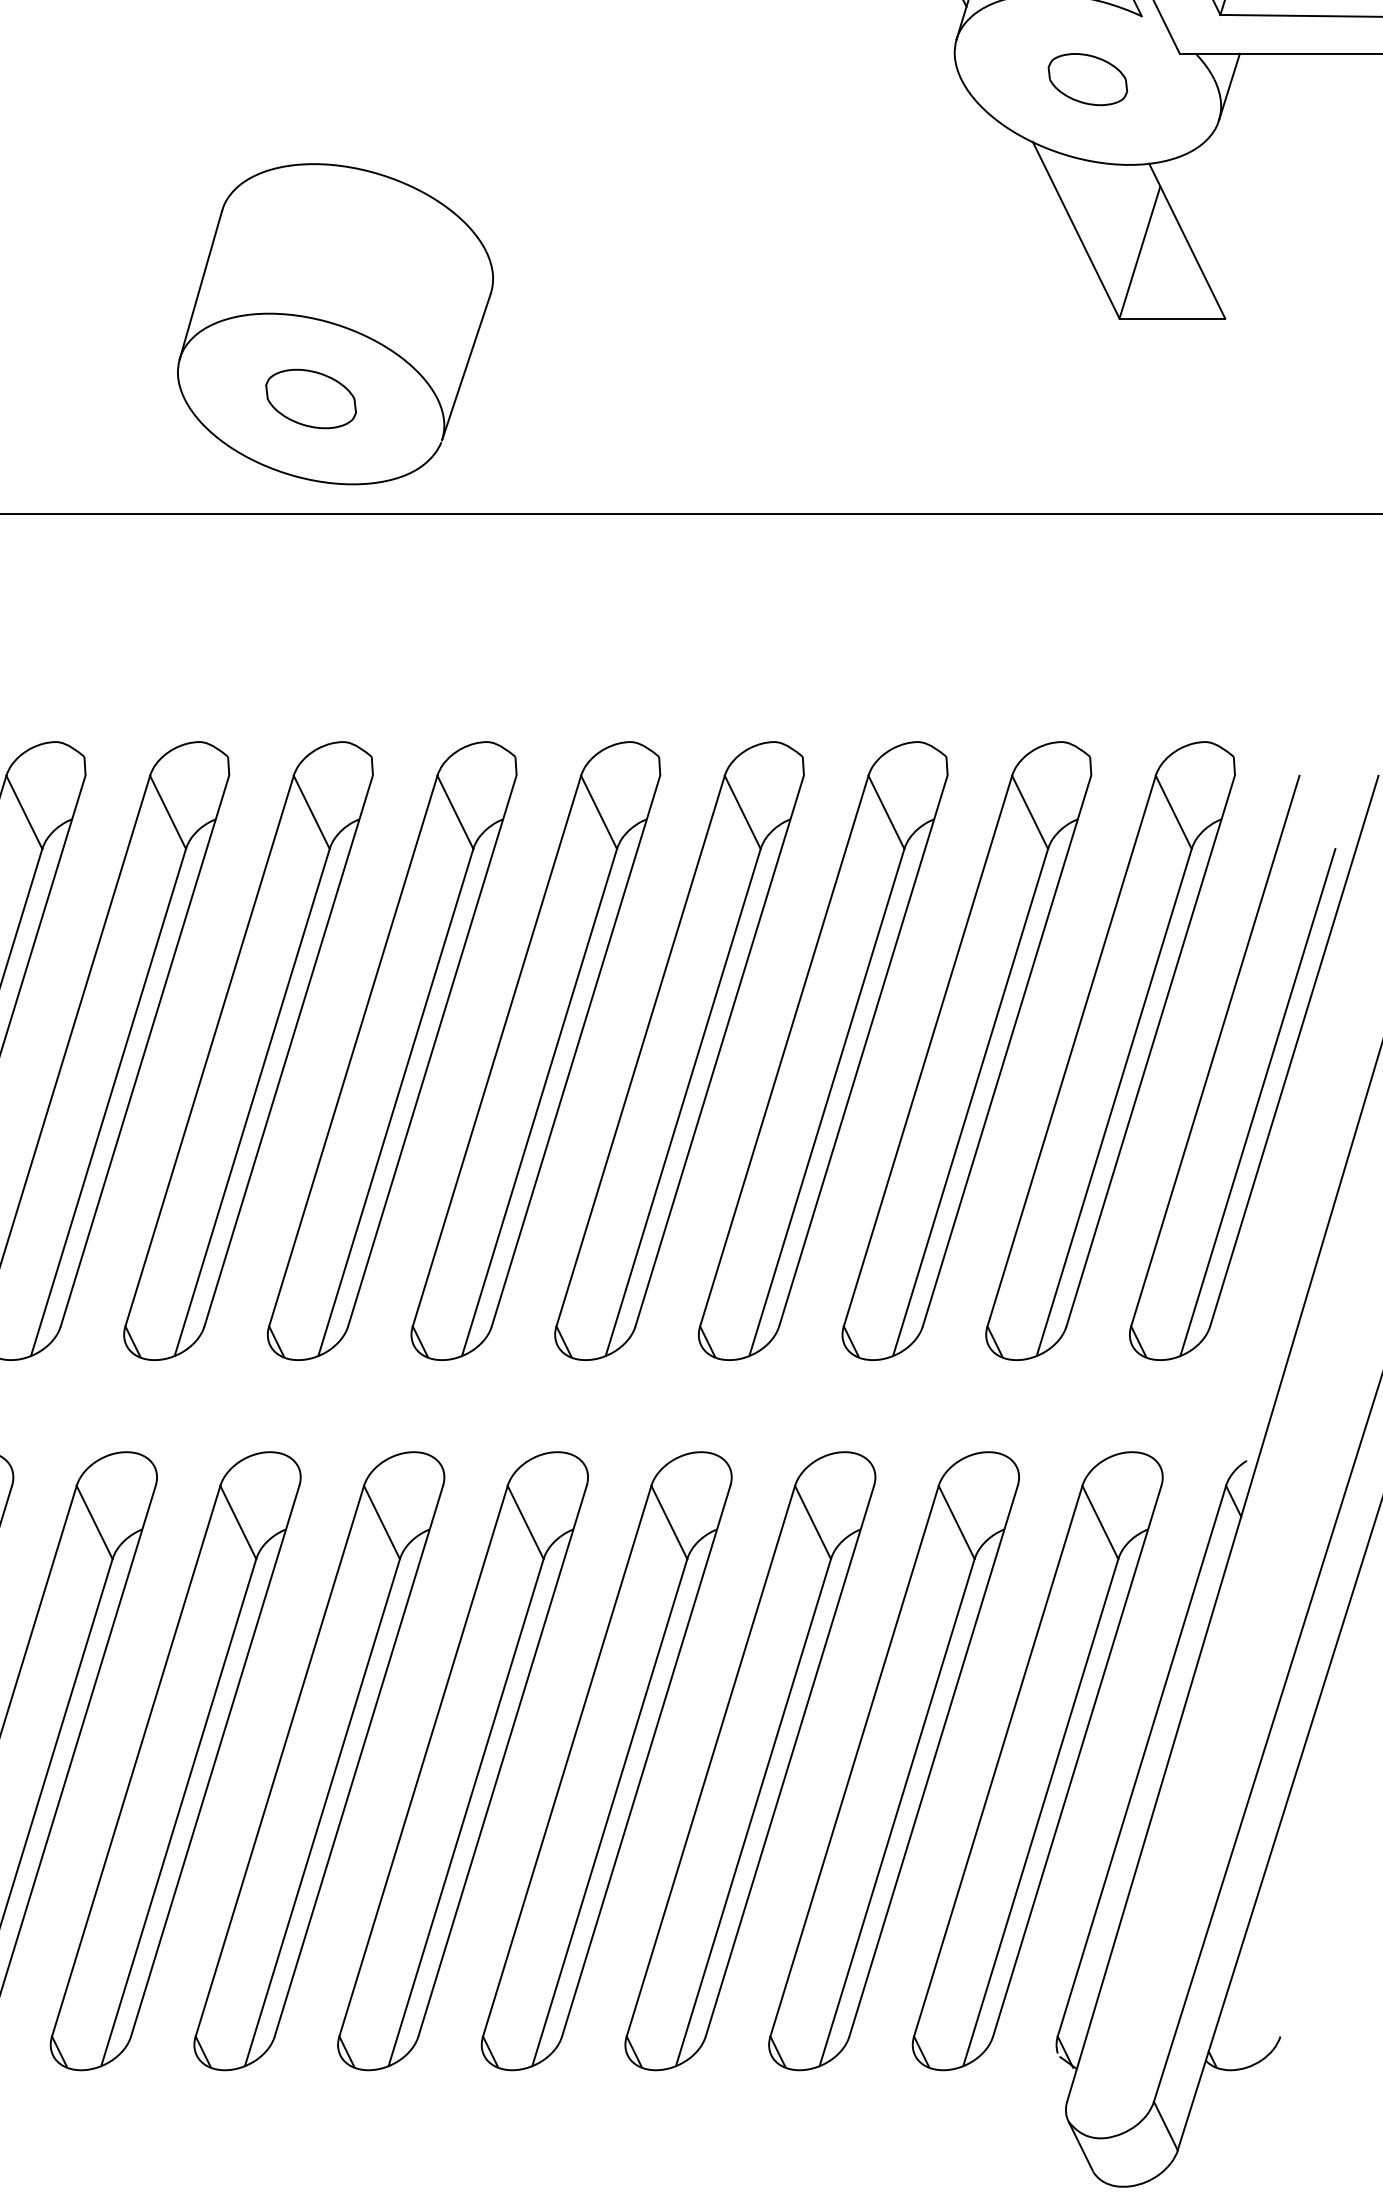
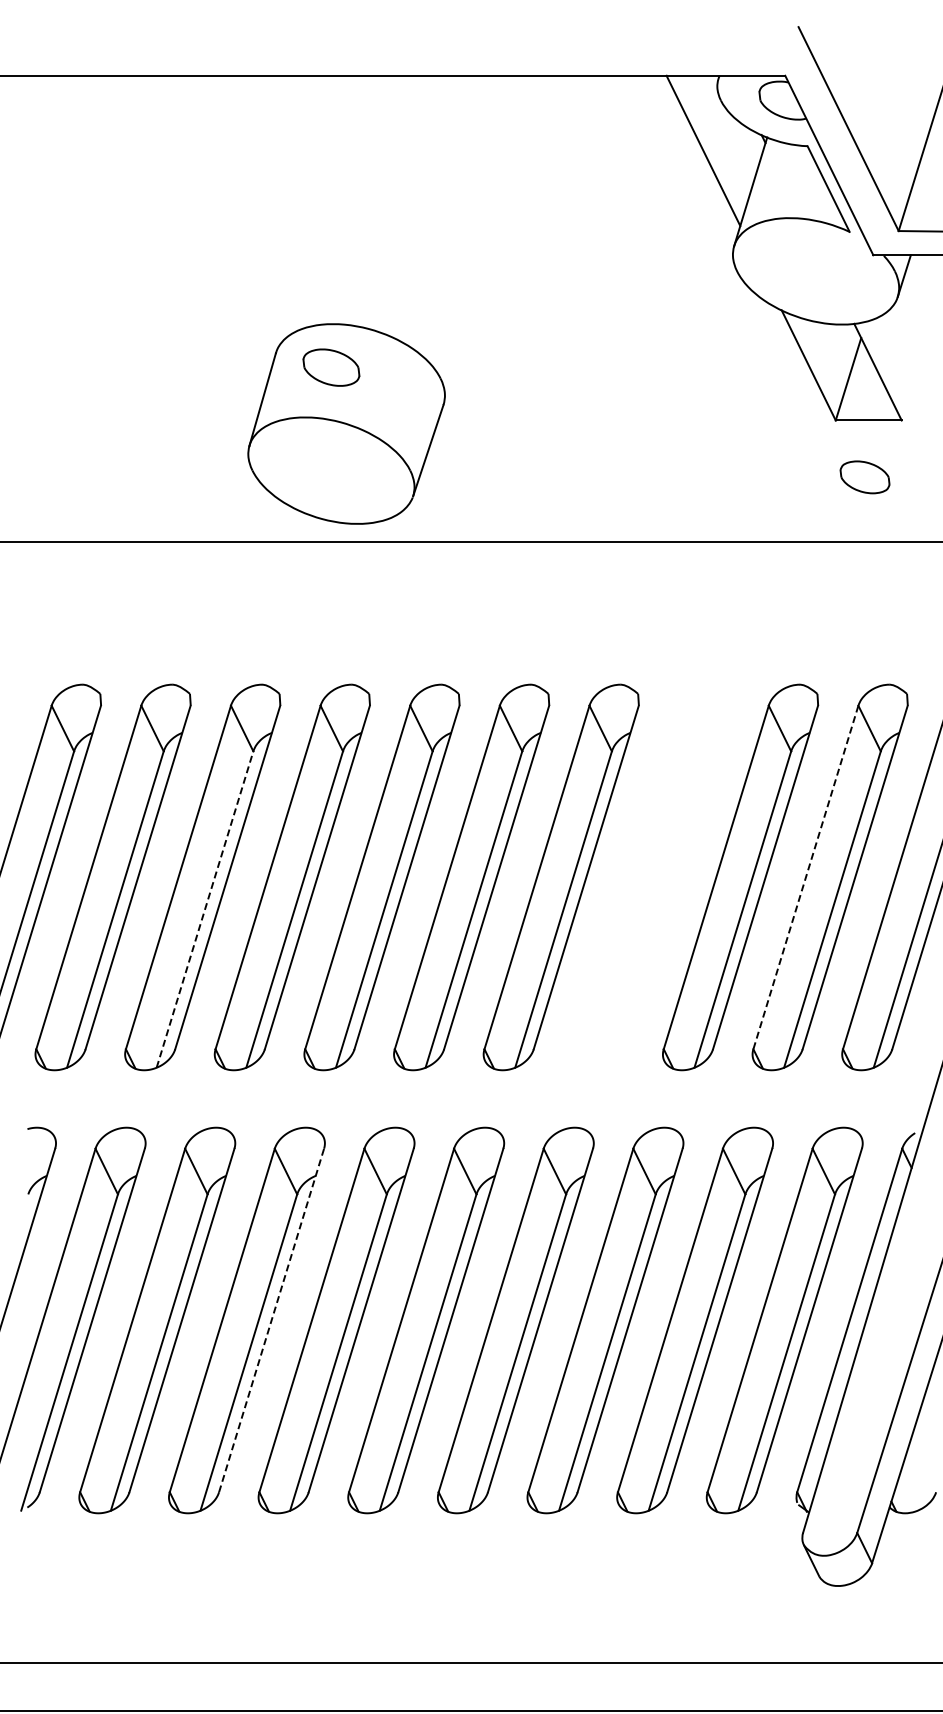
part: (1087, 79) -> (864, 477), moved
part: (311, 398) -> (331, 367), moved
part: (822, 1051) -> (650, 877), removed
line: (1071, 1051) -> (805, 877), solid -> dashed
line: (109, 1102) -> (205, 909), solid -> dashed
line: (215, 1761) -> (271, 1320), solid -> dashed

